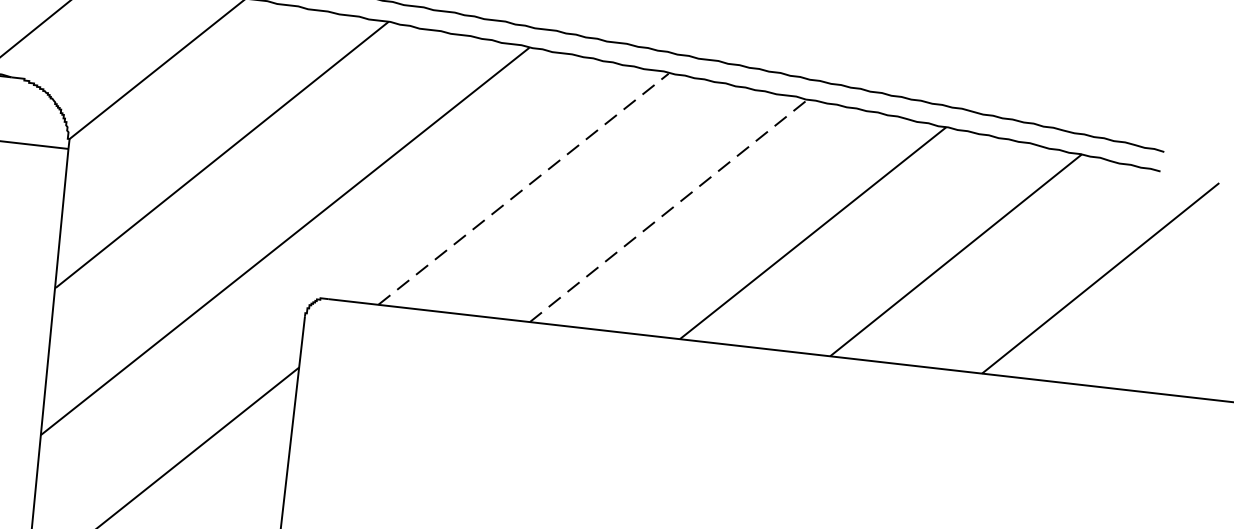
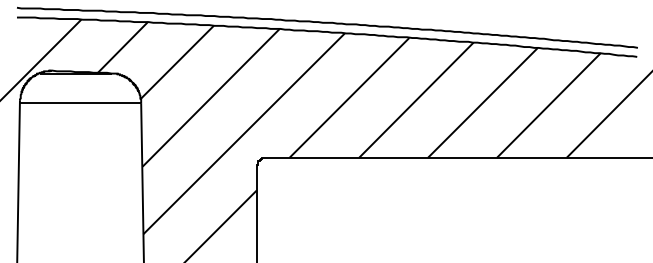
line: (523, 188) -> (349, 97), dashed -> solid
line: (669, 209) -> (416, 99), dashed -> solid

